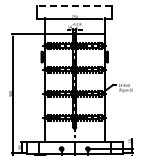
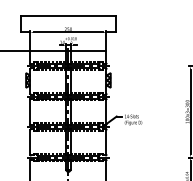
line: (74, 6) -> (68, 16), dashed -> solid

